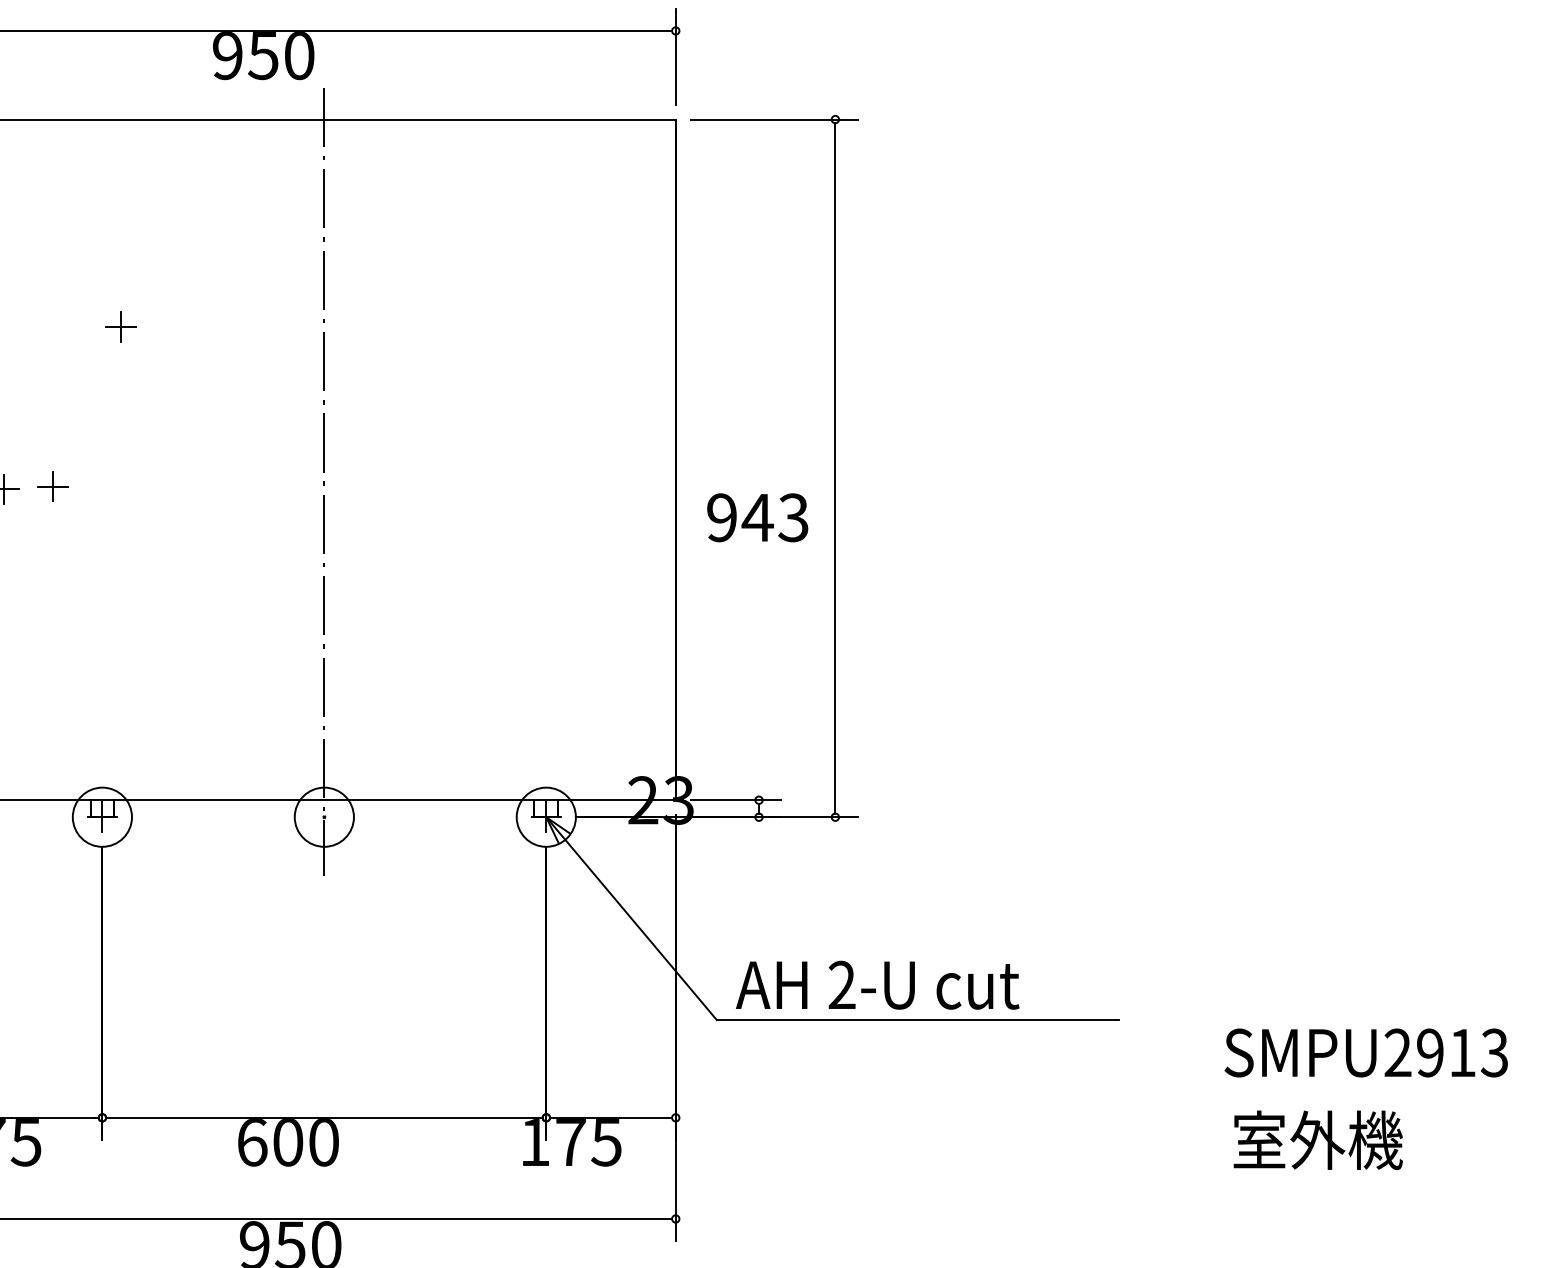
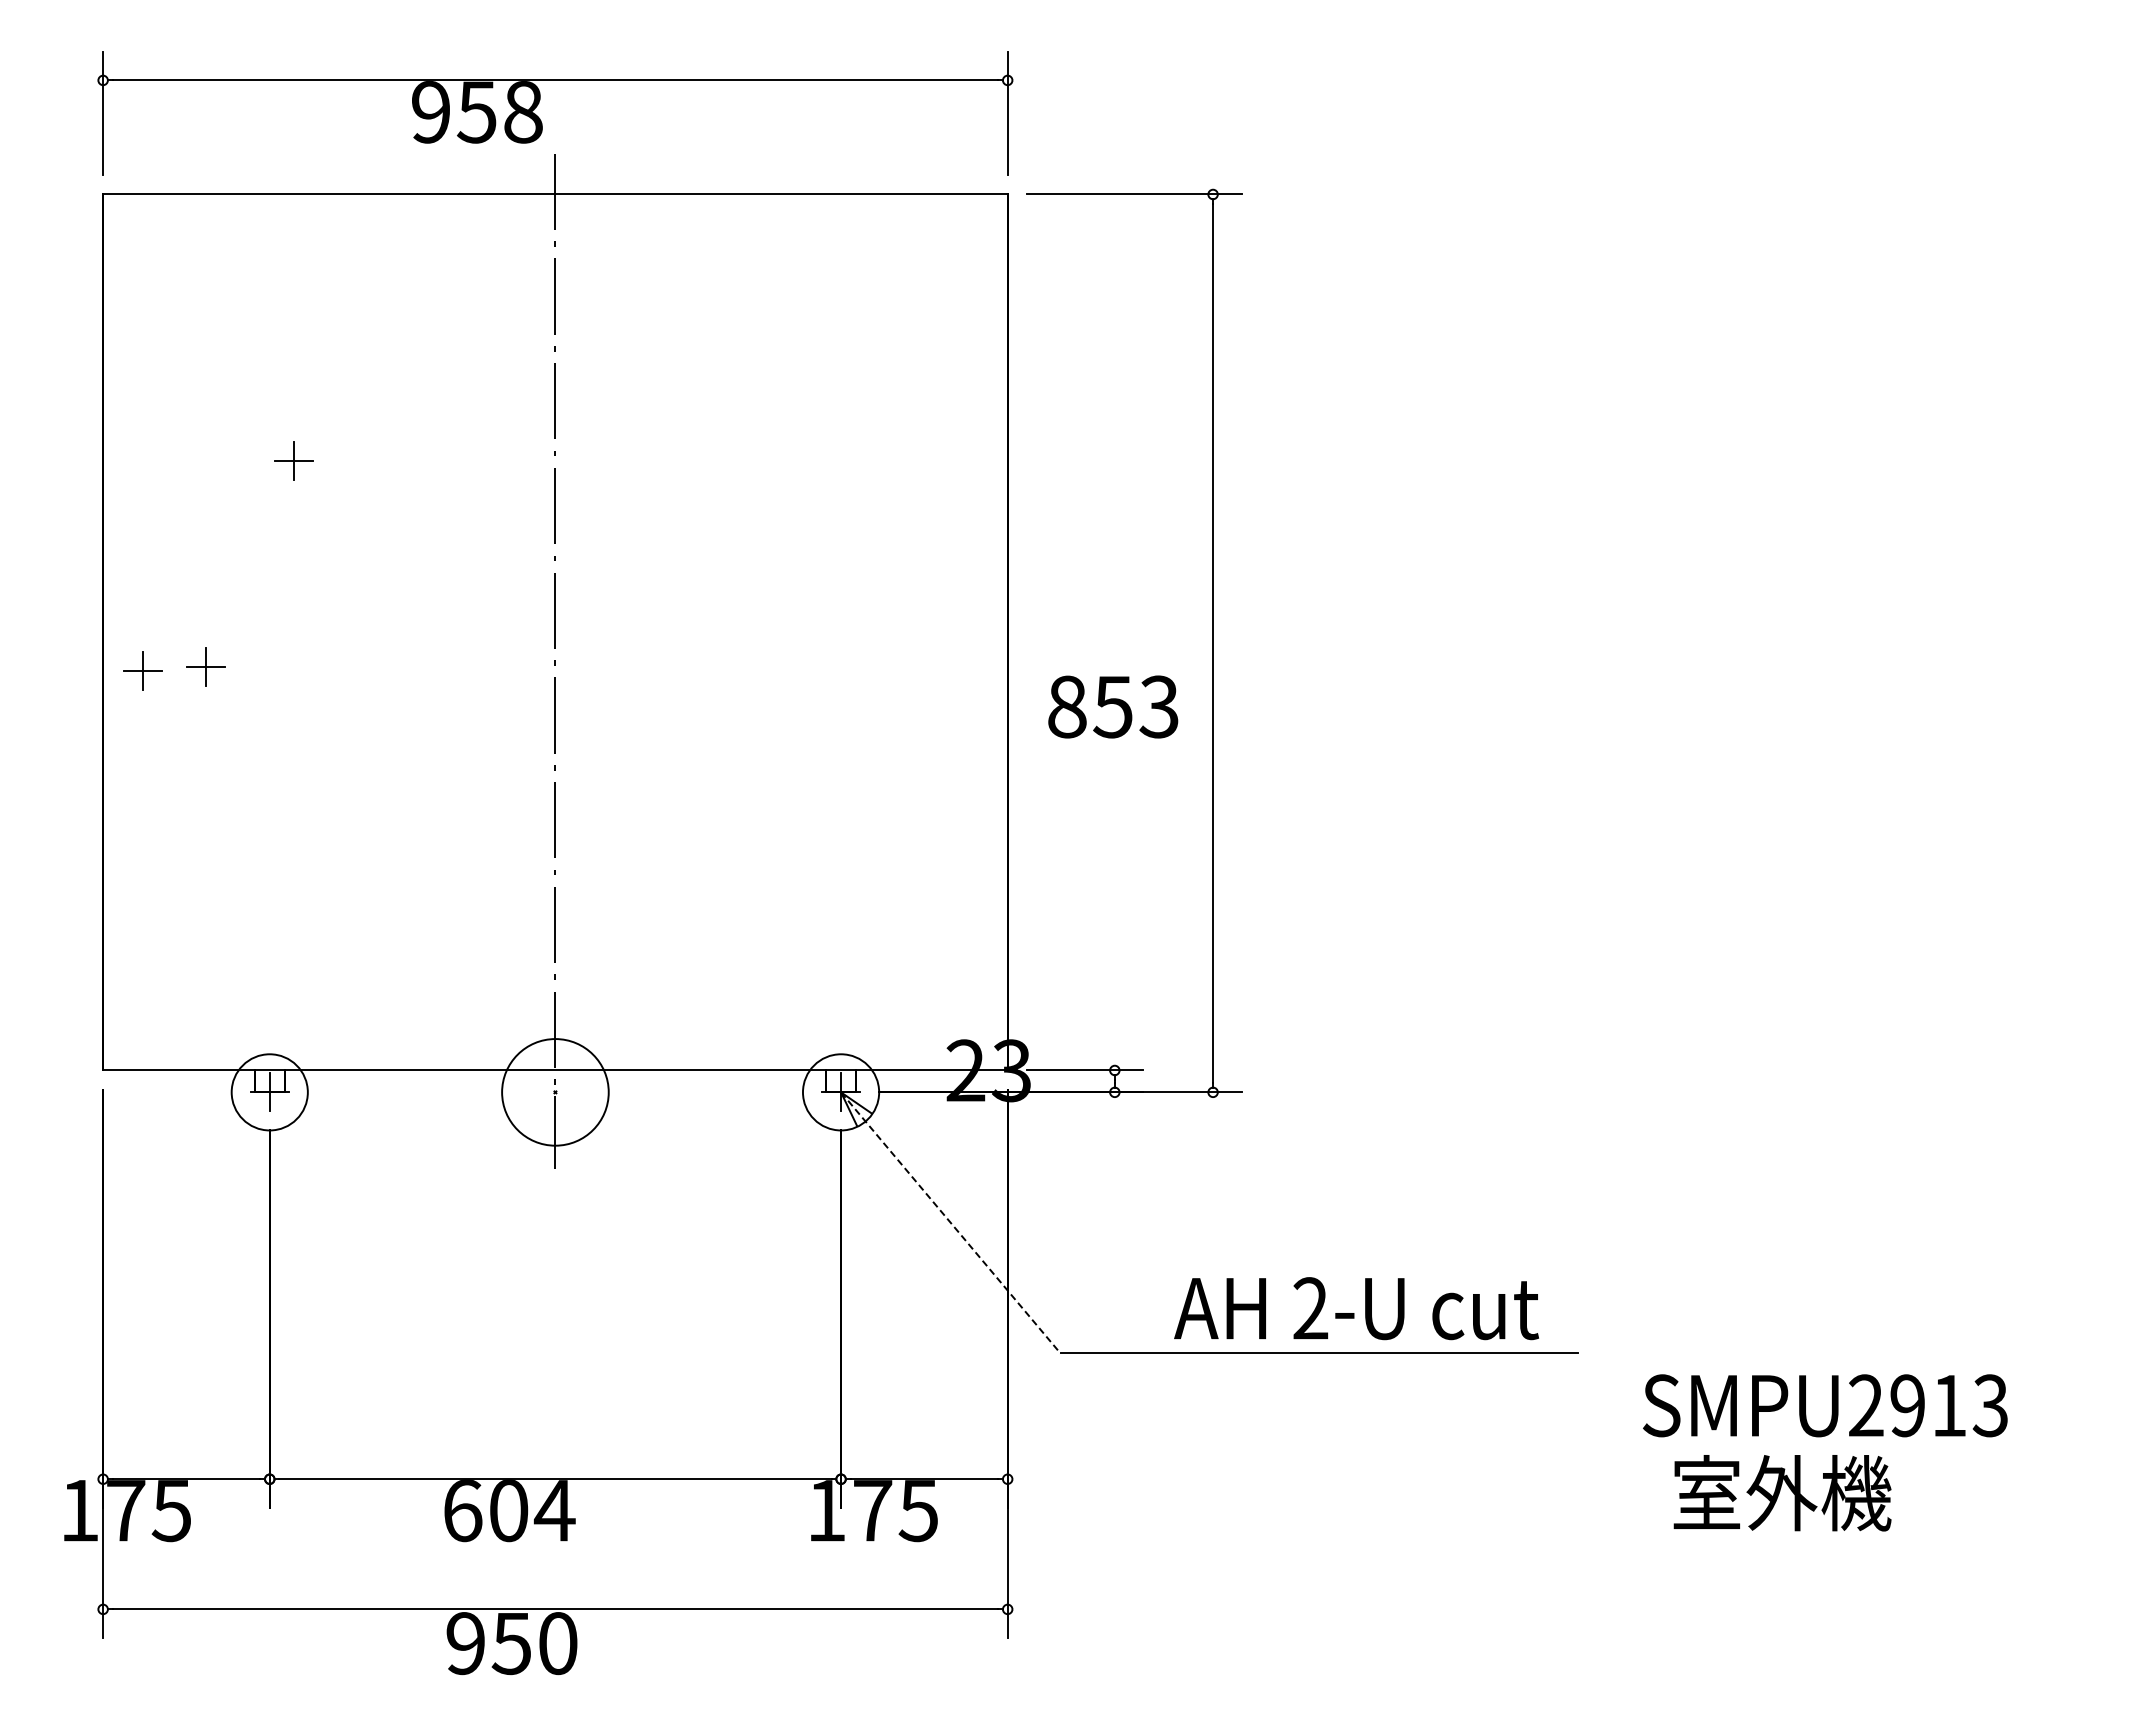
text: (299, 55) -> (523, 112), 950 -> 958
text: (740, 517) -> (1091, 706), 943 -> 853
circle: (324, 817) -> (555, 1092), size x1.4
line: (631, 918) -> (950, 1222), solid -> dashed
text: (877, 985) -> (1356, 1308), moved
text: (1366, 1052) -> (1825, 1405), moved
text: (1318, 1140) -> (1782, 1493), moved
text: (323, 1142) -> (554, 1511), 600 -> 604

